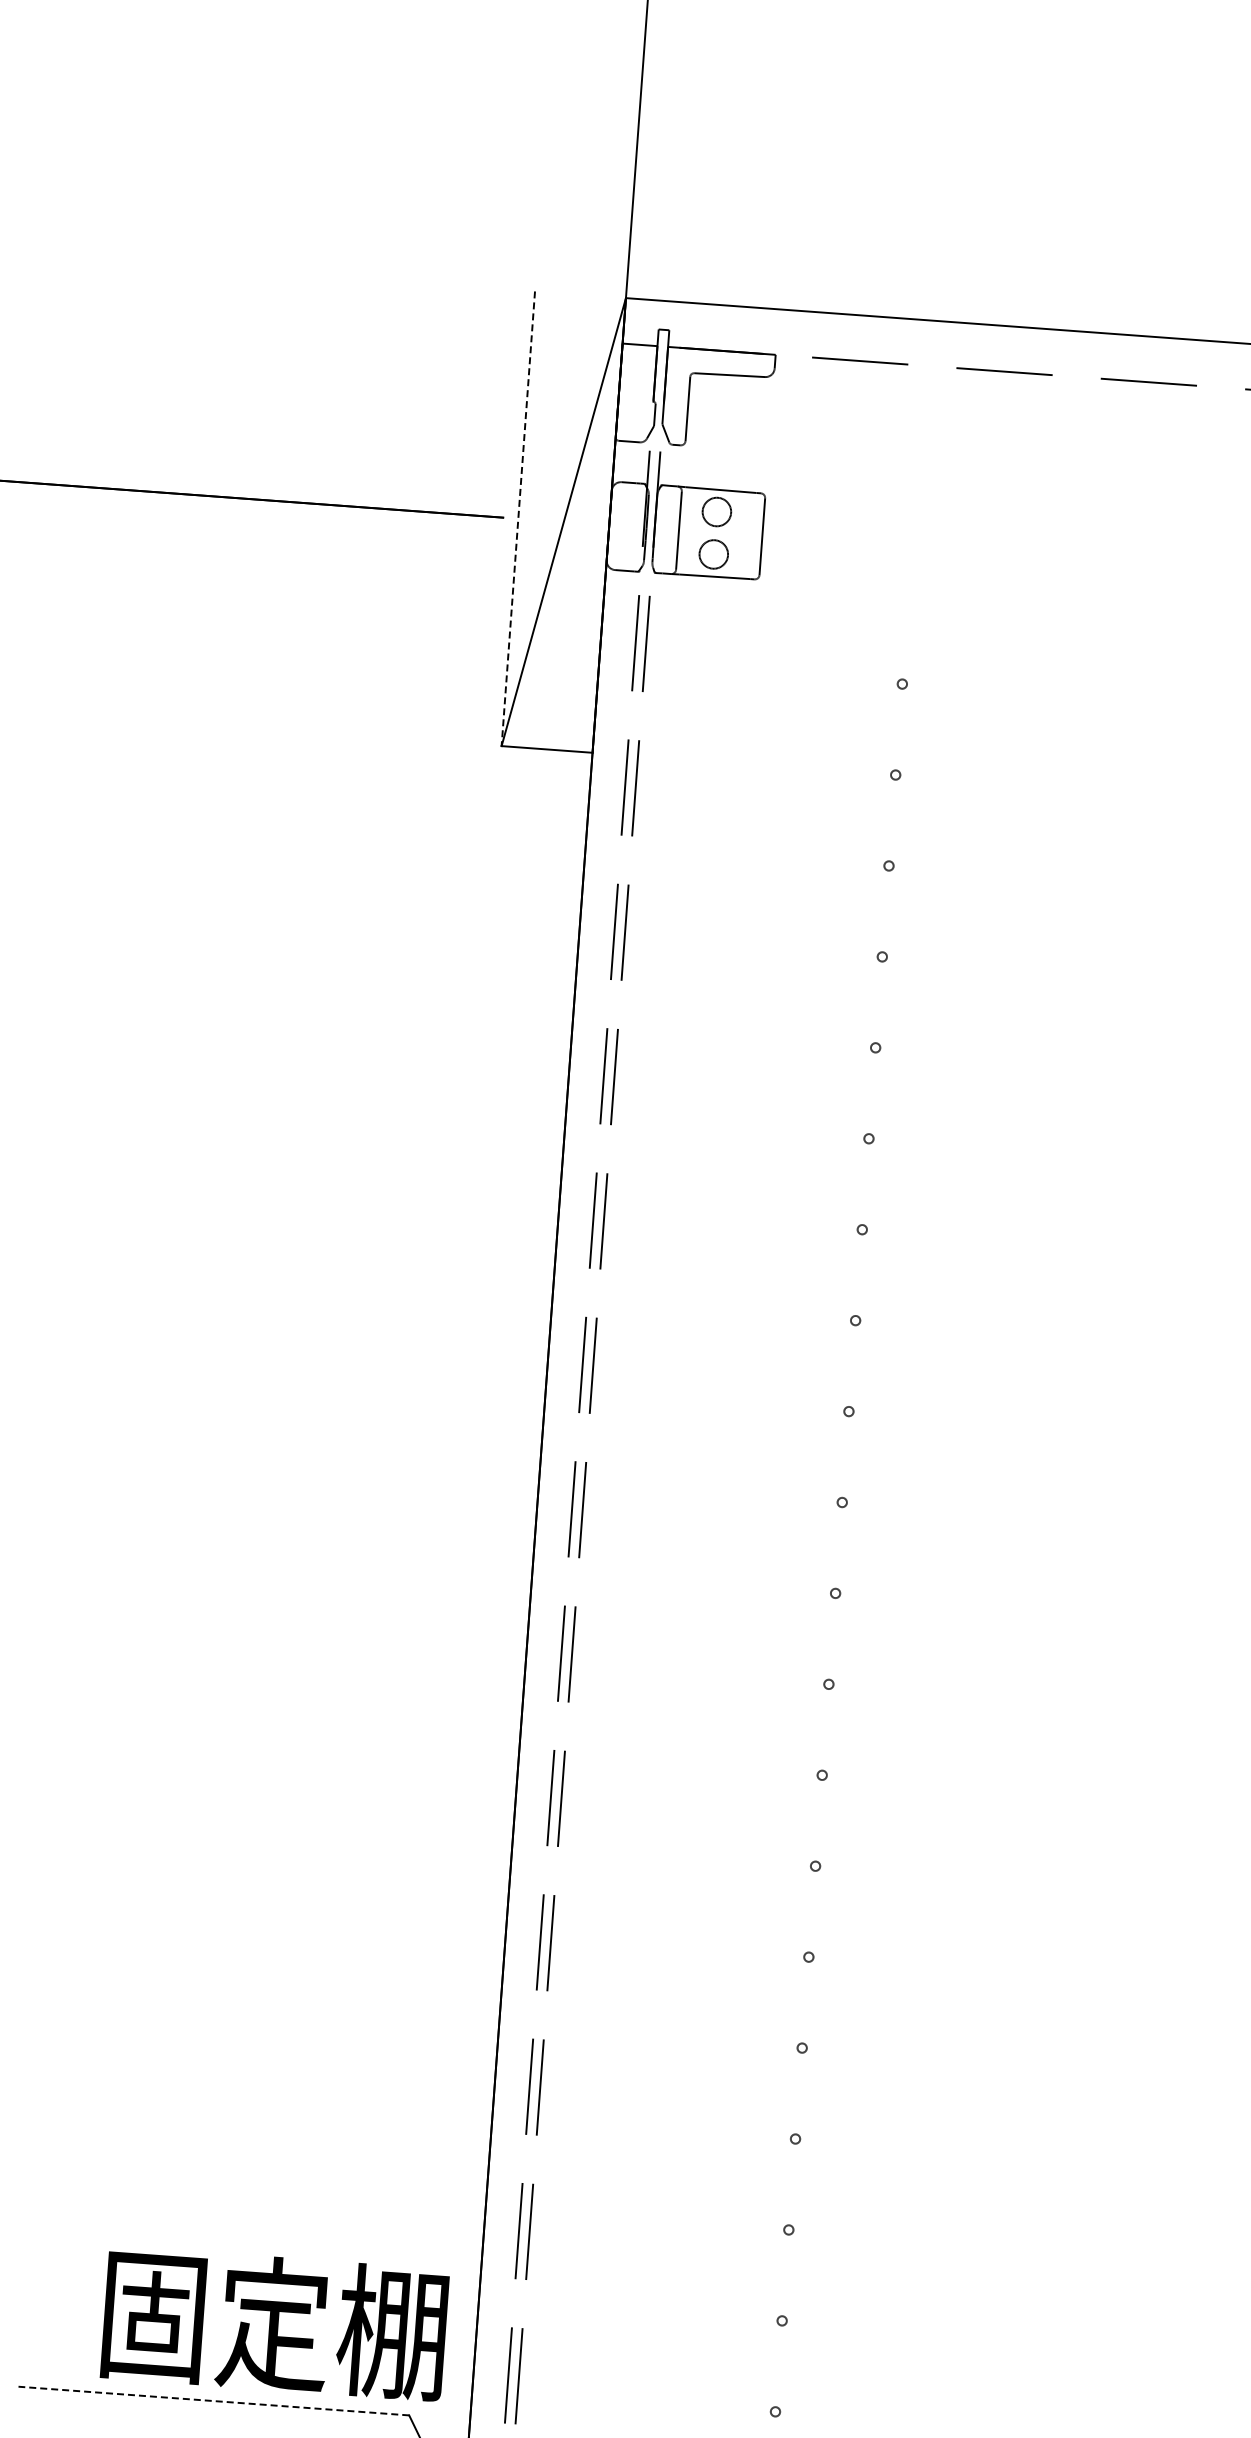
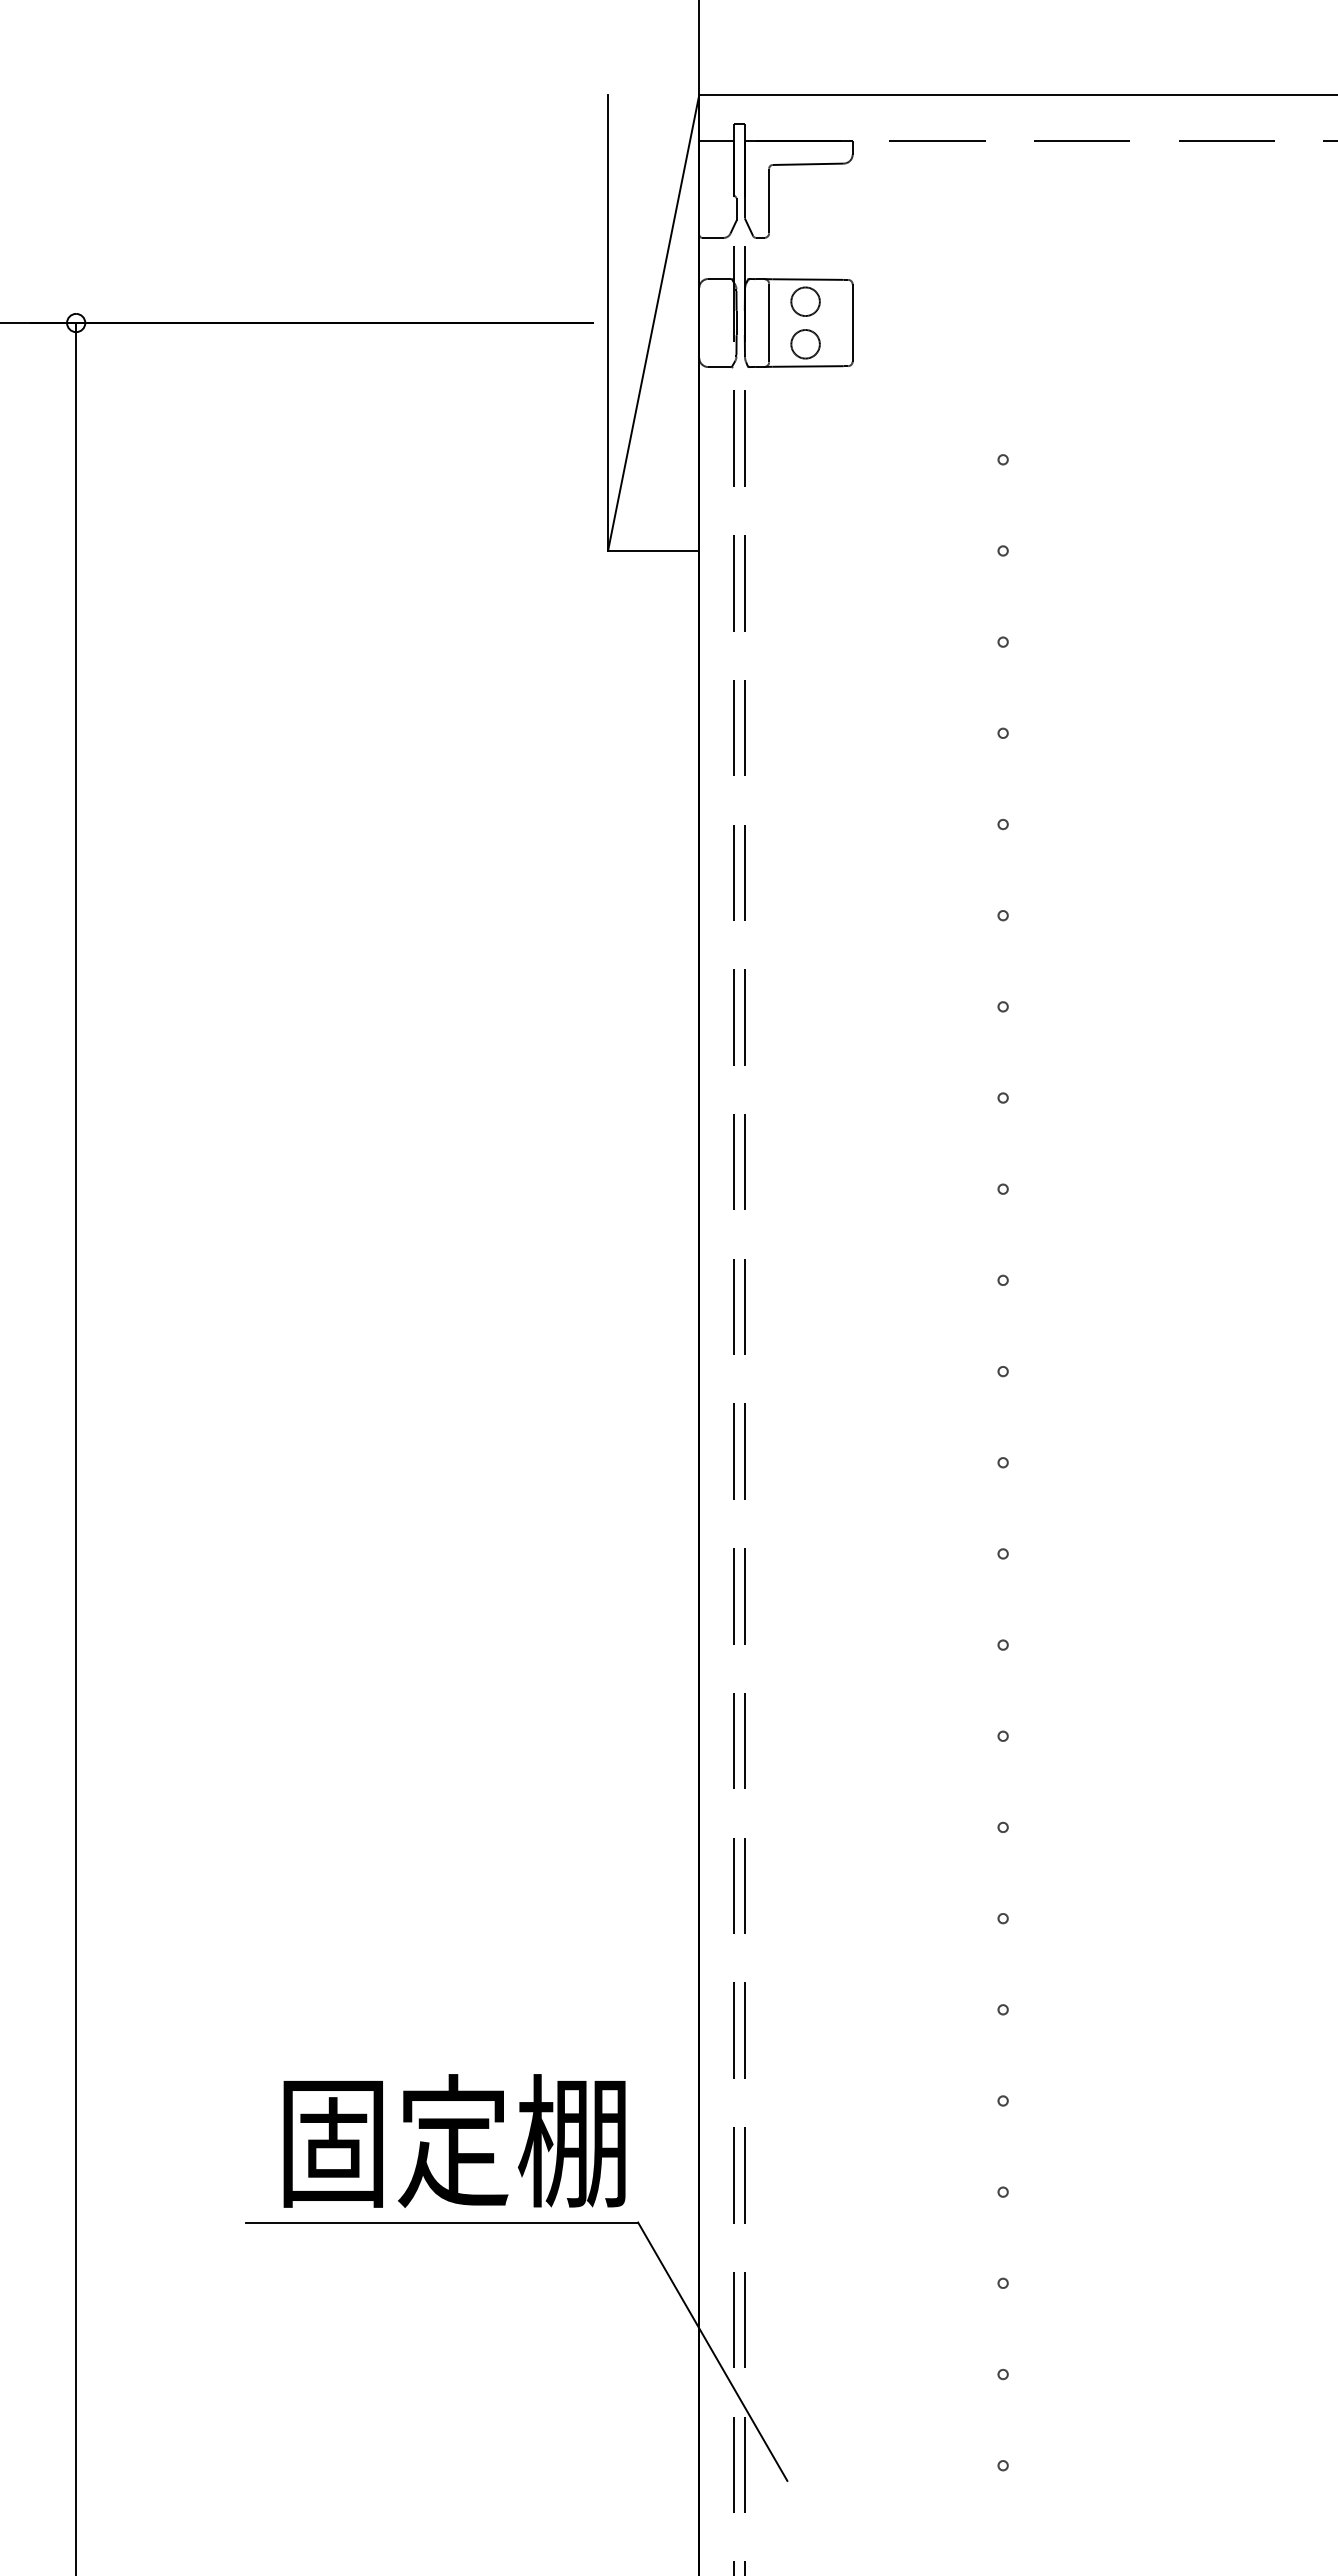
line: (518, 519) -> (608, 323), dashed -> solid
text: (274, 2323) -> (454, 2140), moved
line: (214, 2401) -> (442, 2222), dashed -> solid

